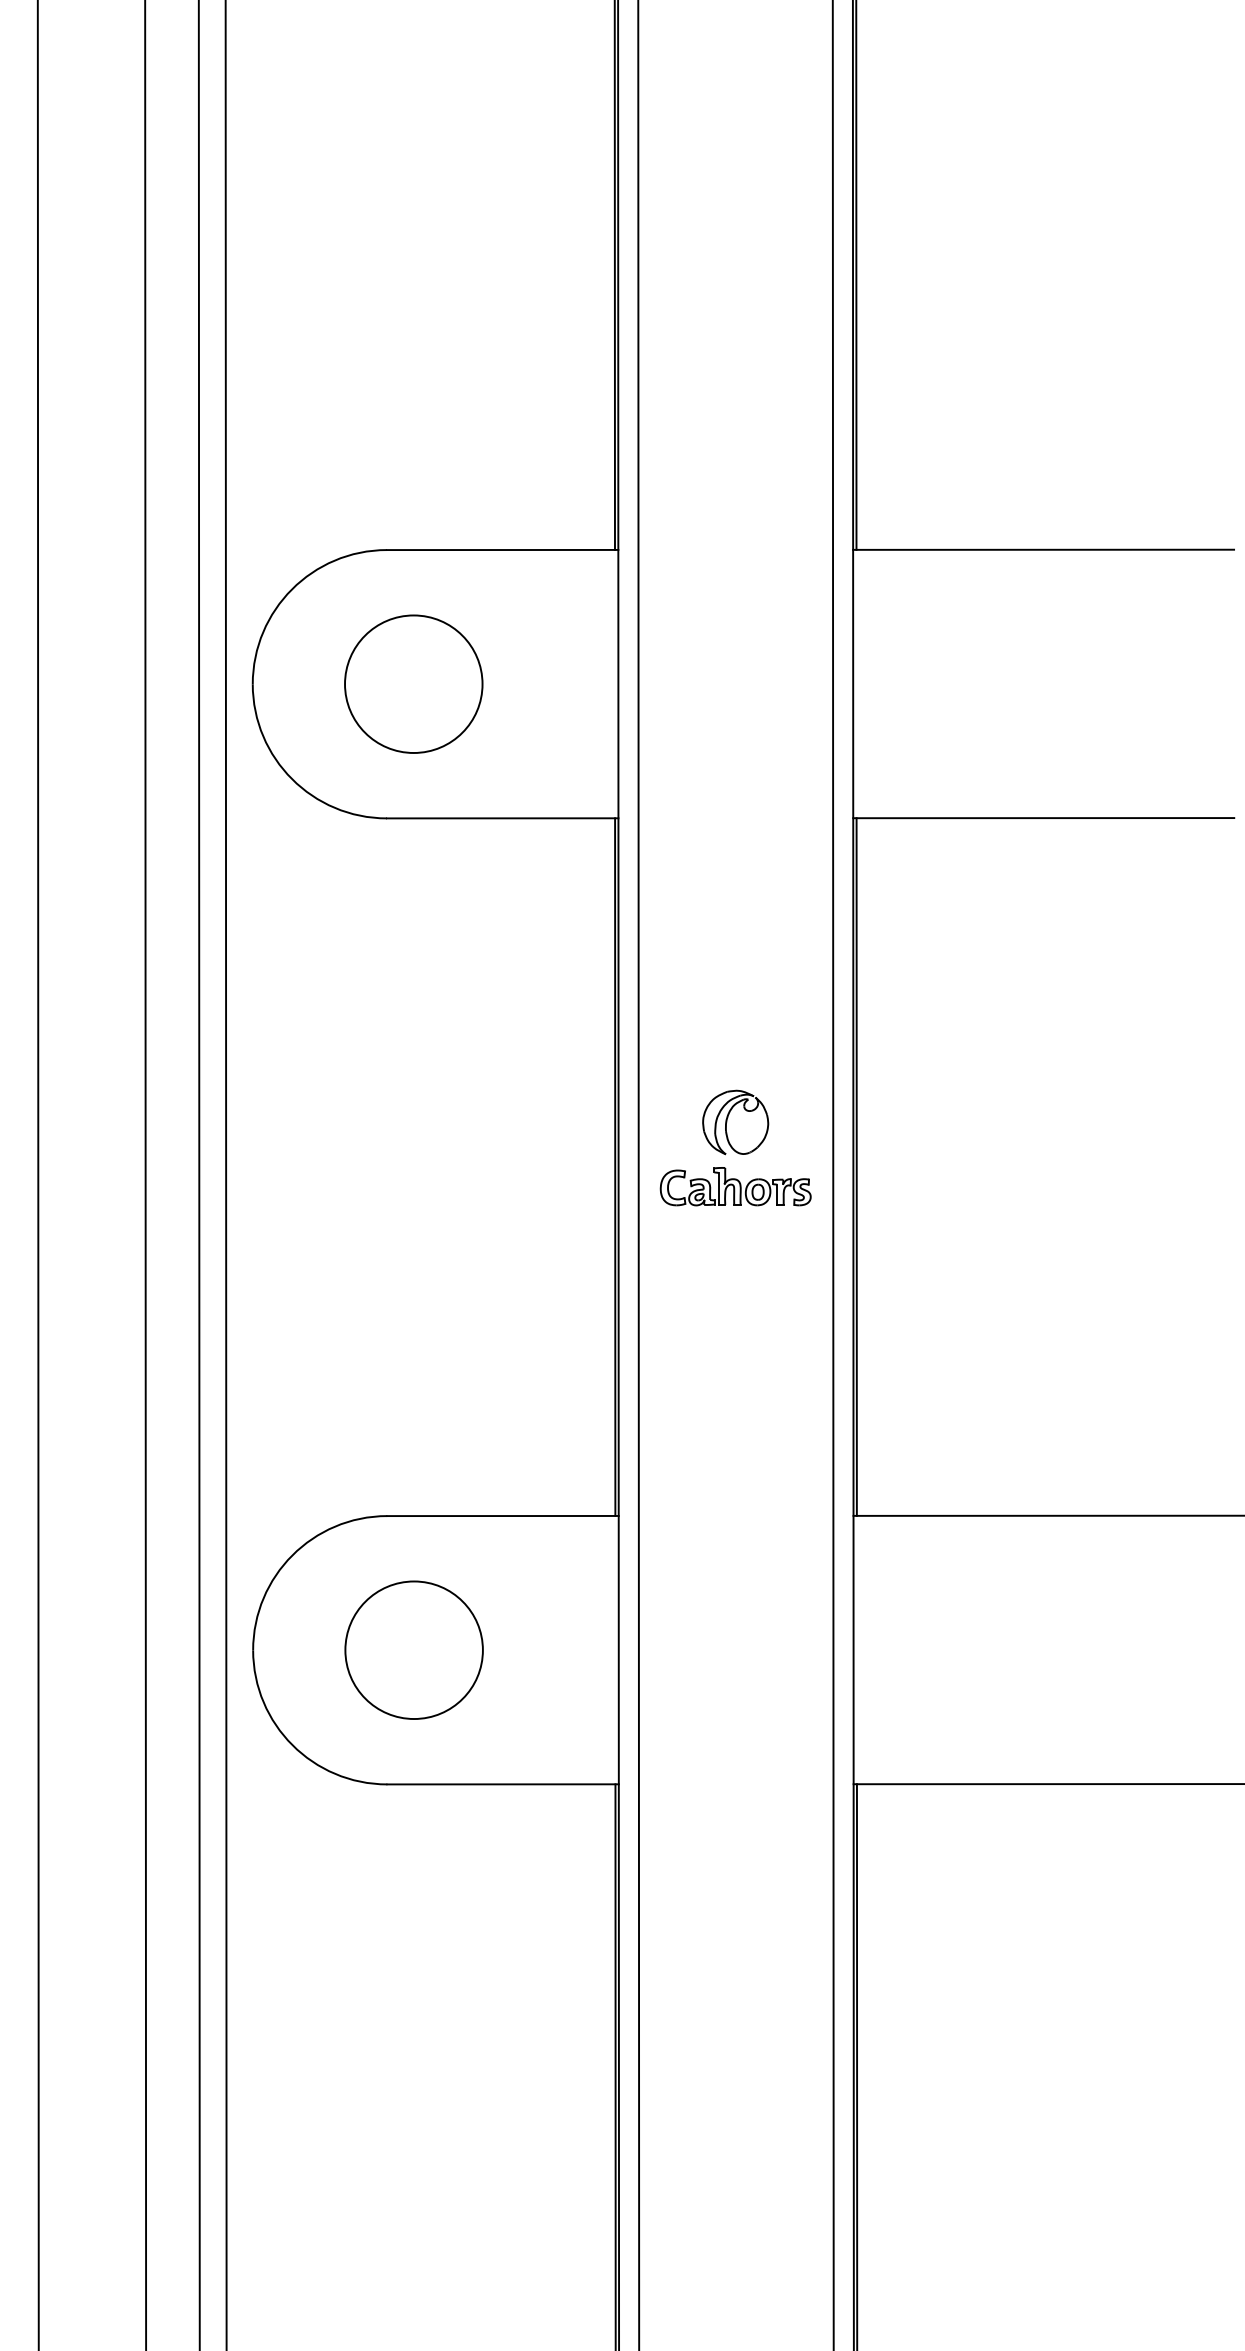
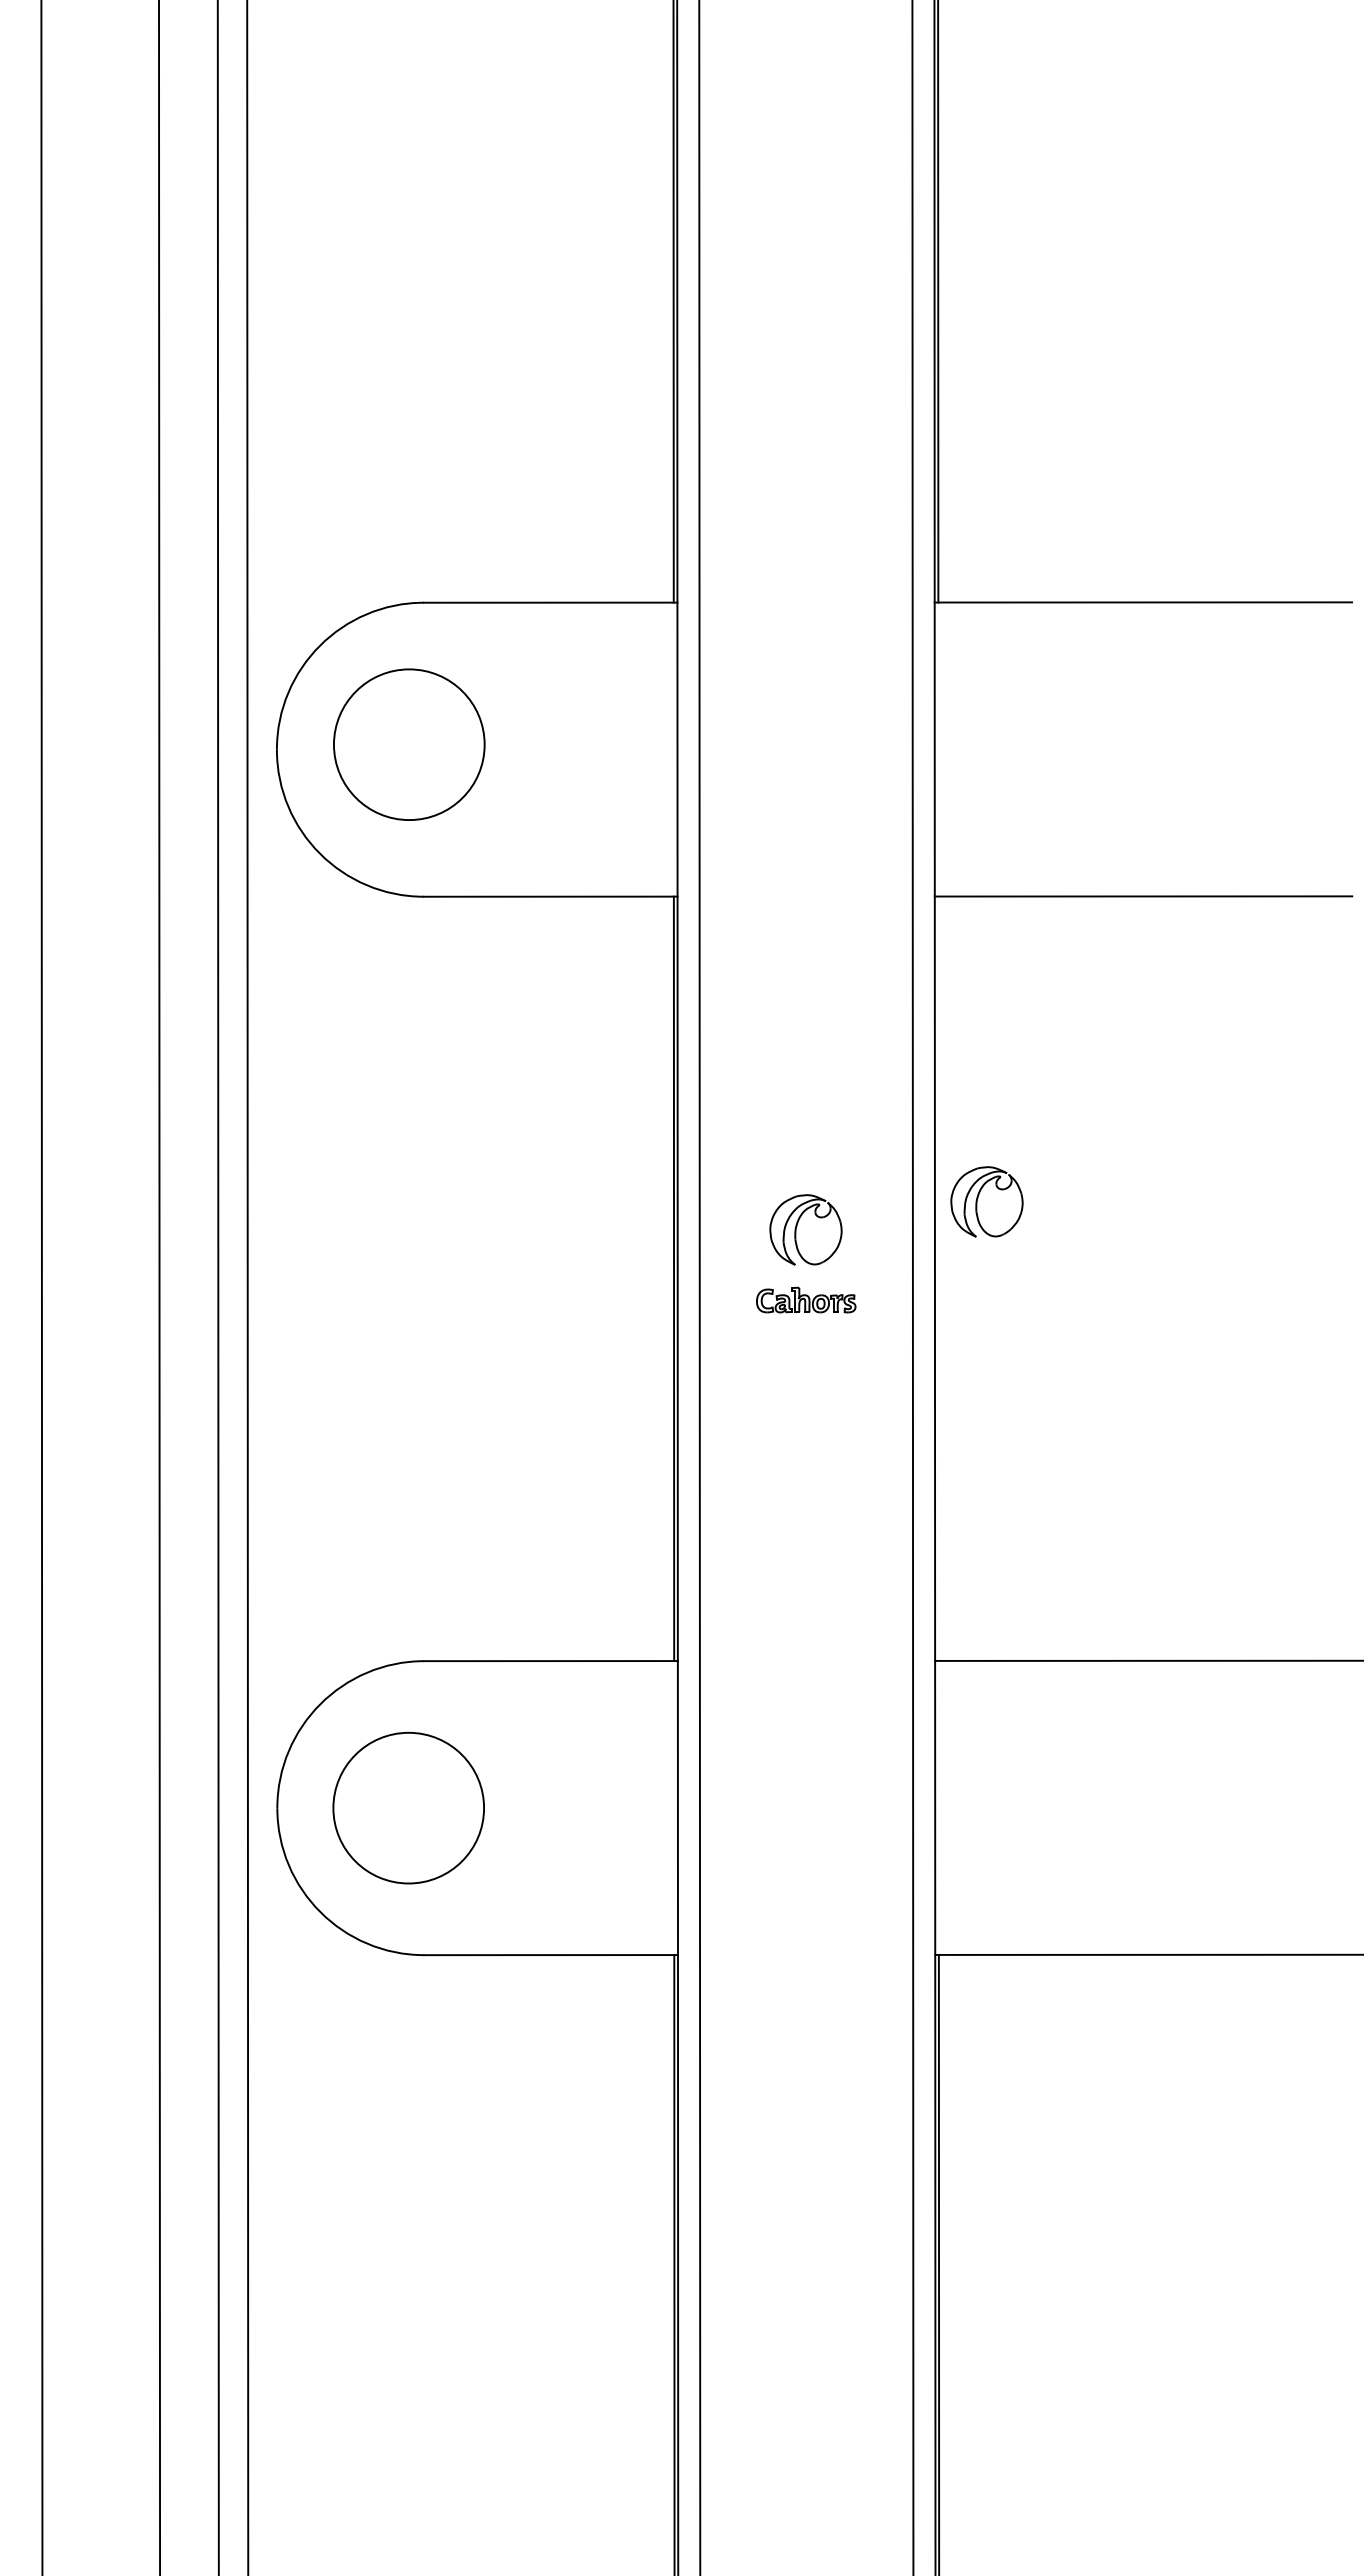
circle: (413, 684) -> (409, 744), moved
part: (900, 1096) -> (986, 1201), added
line: (856, 1166) -> (938, 1278), removed
part: (736, 1185) -> (806, 1299), size x0.6
circle: (413, 1649) -> (408, 1807), moved

